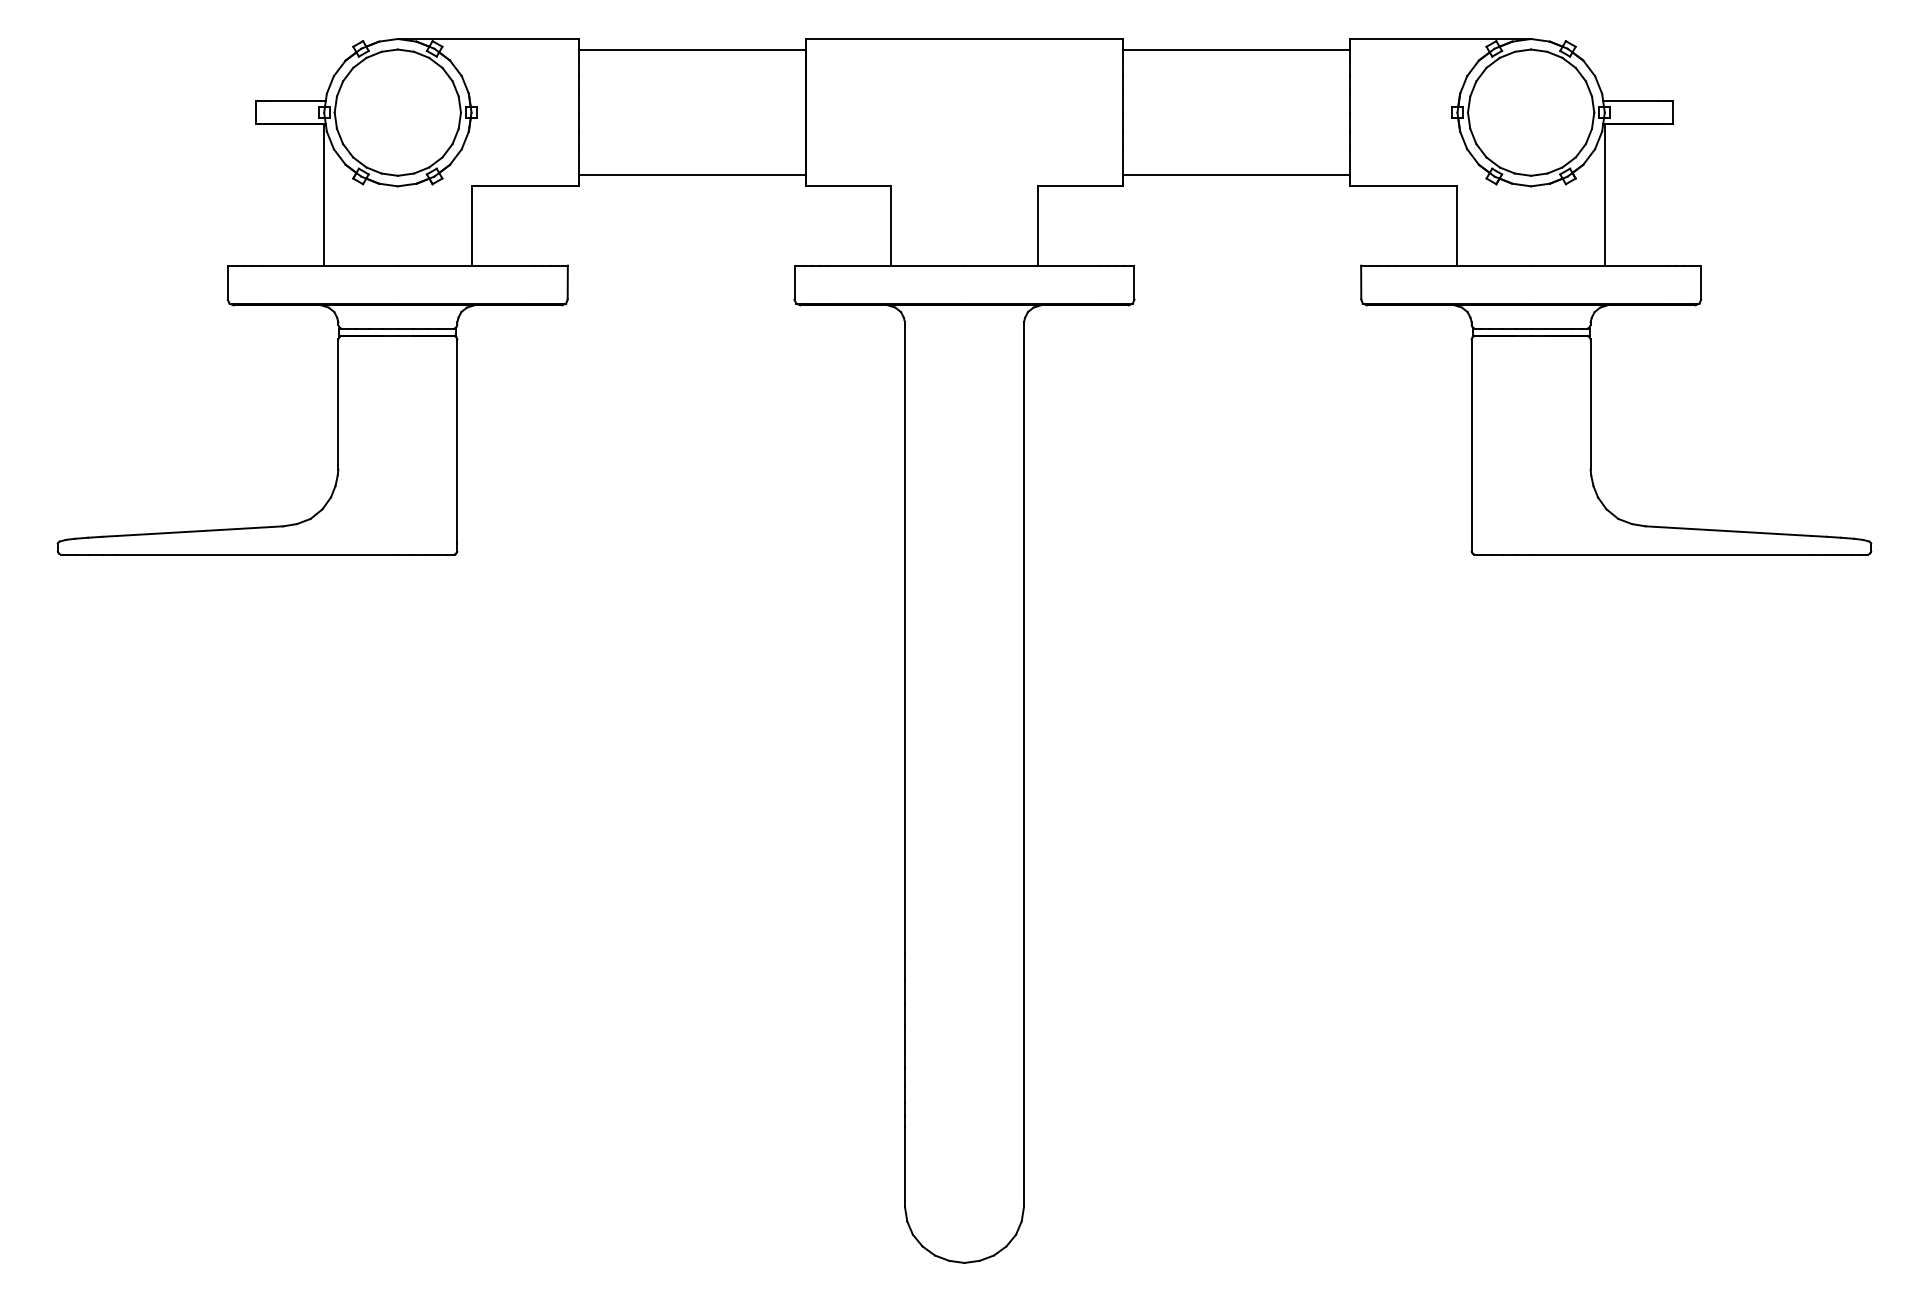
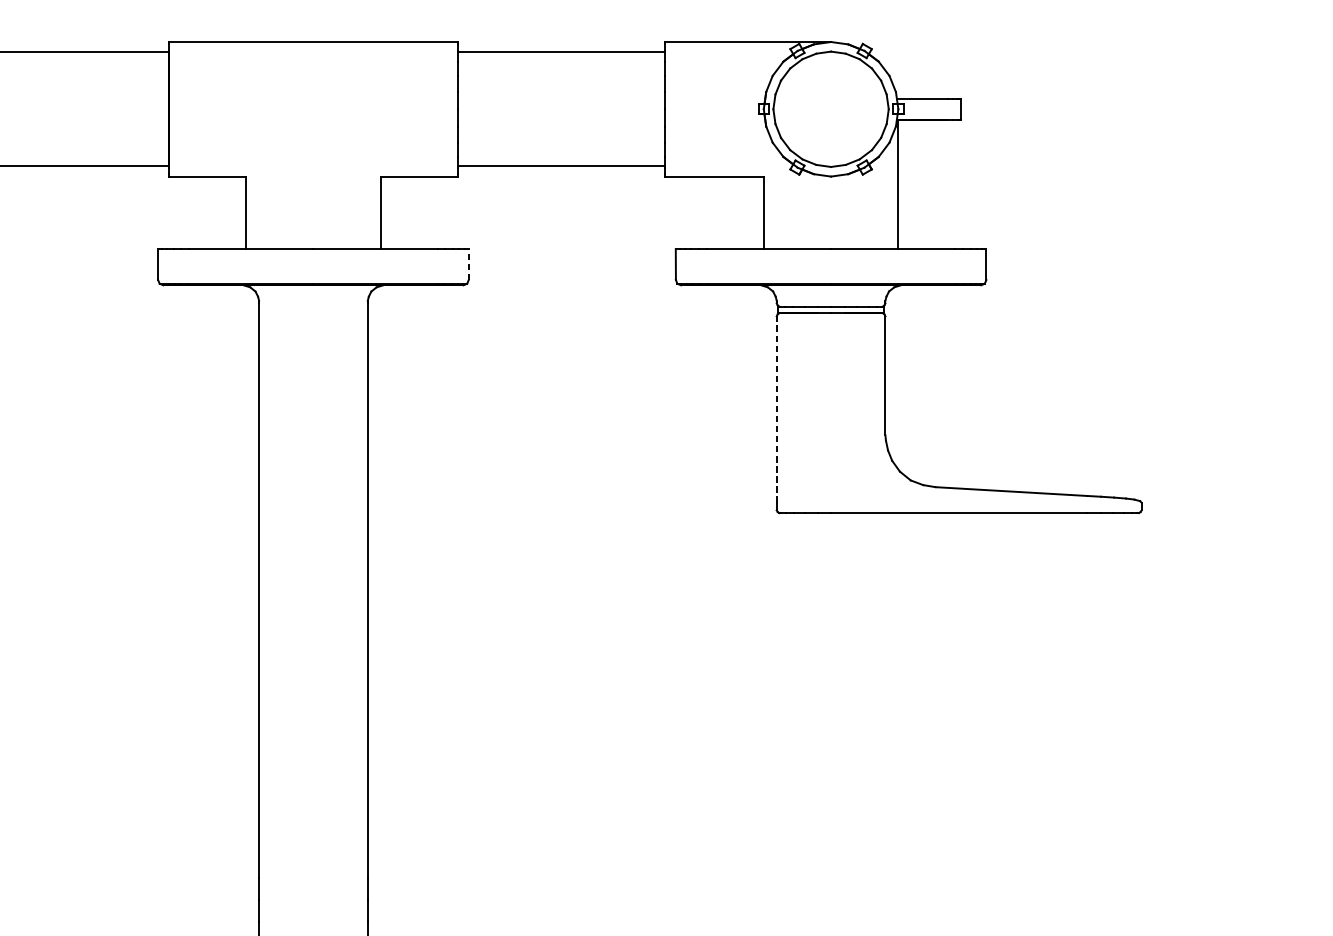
line: (1134, 282) -> (468, 264), solid -> dashed
line: (1471, 441) -> (776, 409), solid -> dashed

